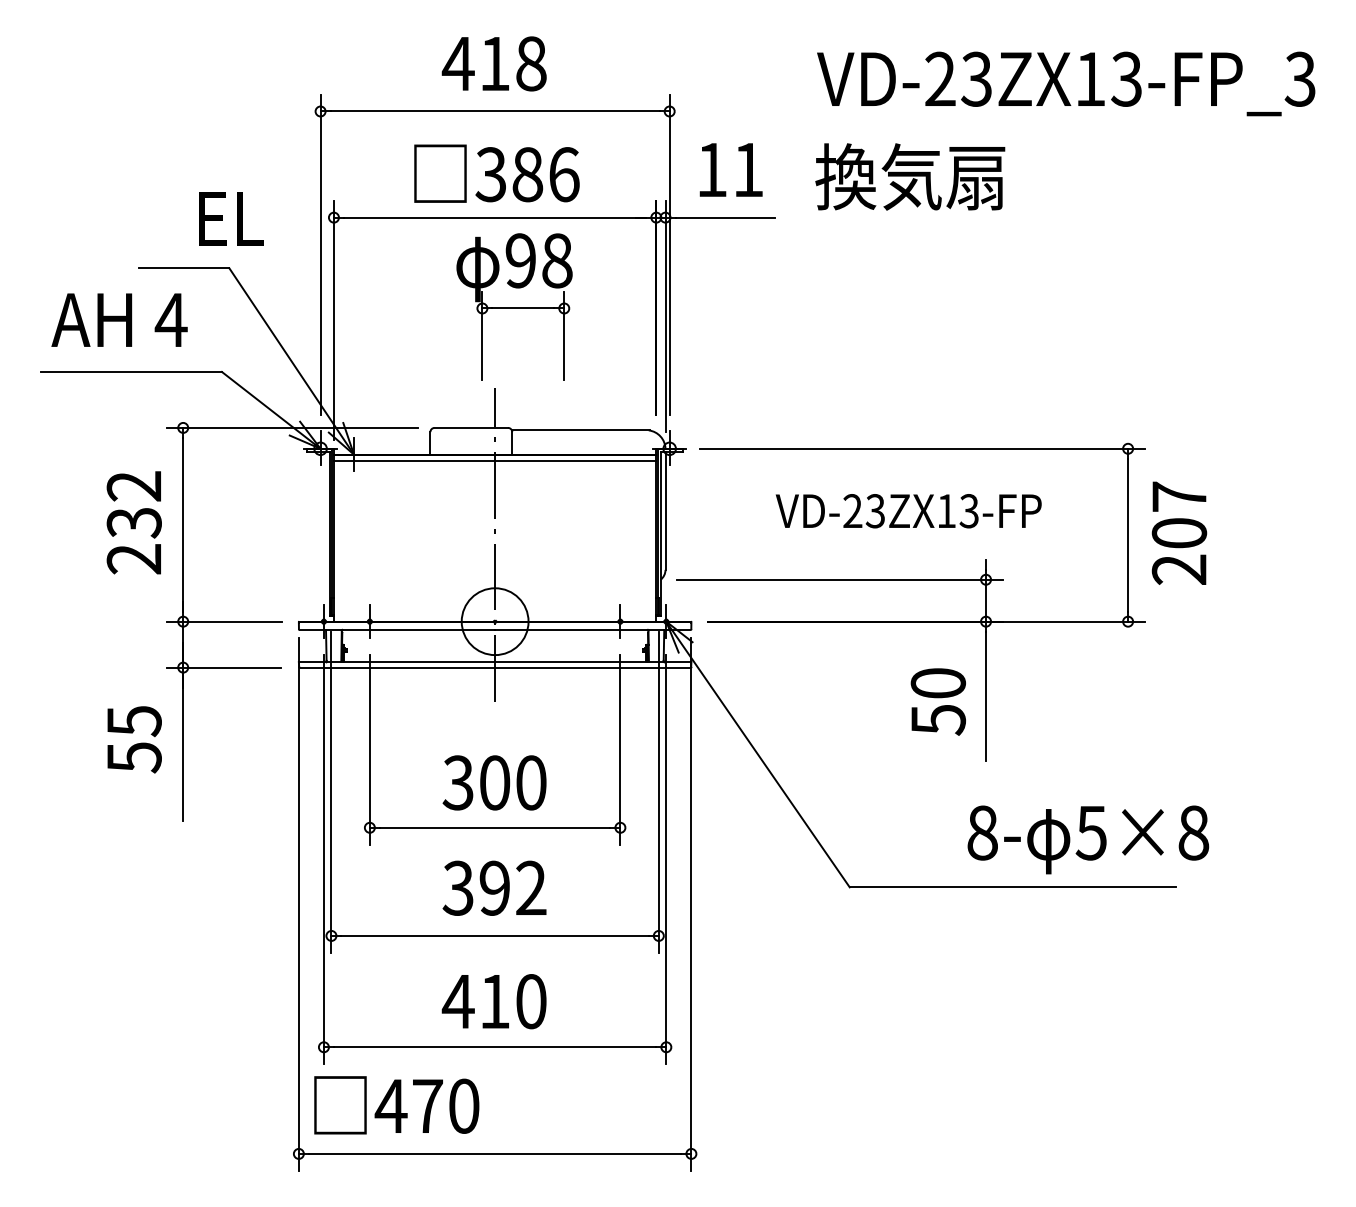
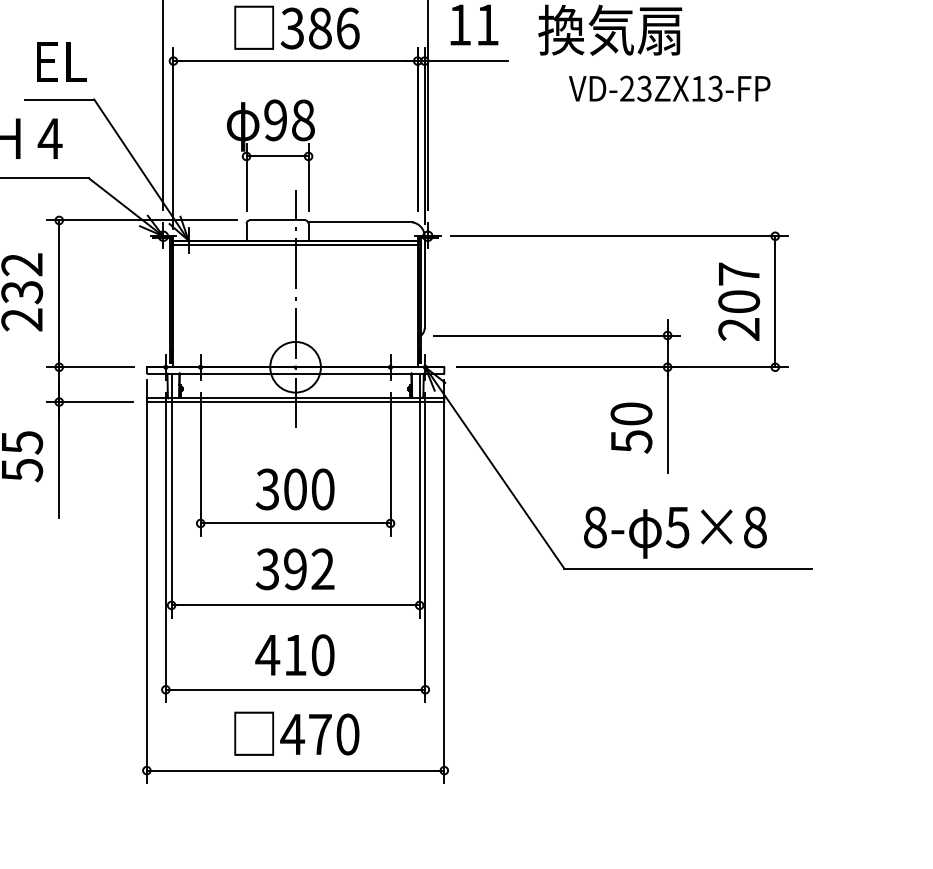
text: (231, 218) -> (61, 61), moved
part: (514, 306) -> (270, 154), moved
text: (908, 511) -> (669, 89), moved
text: (1179, 532) -> (739, 301), moved
text: (1088, 839) -> (675, 532), moved
text: (396, 1105) -> (296, 733), moved

